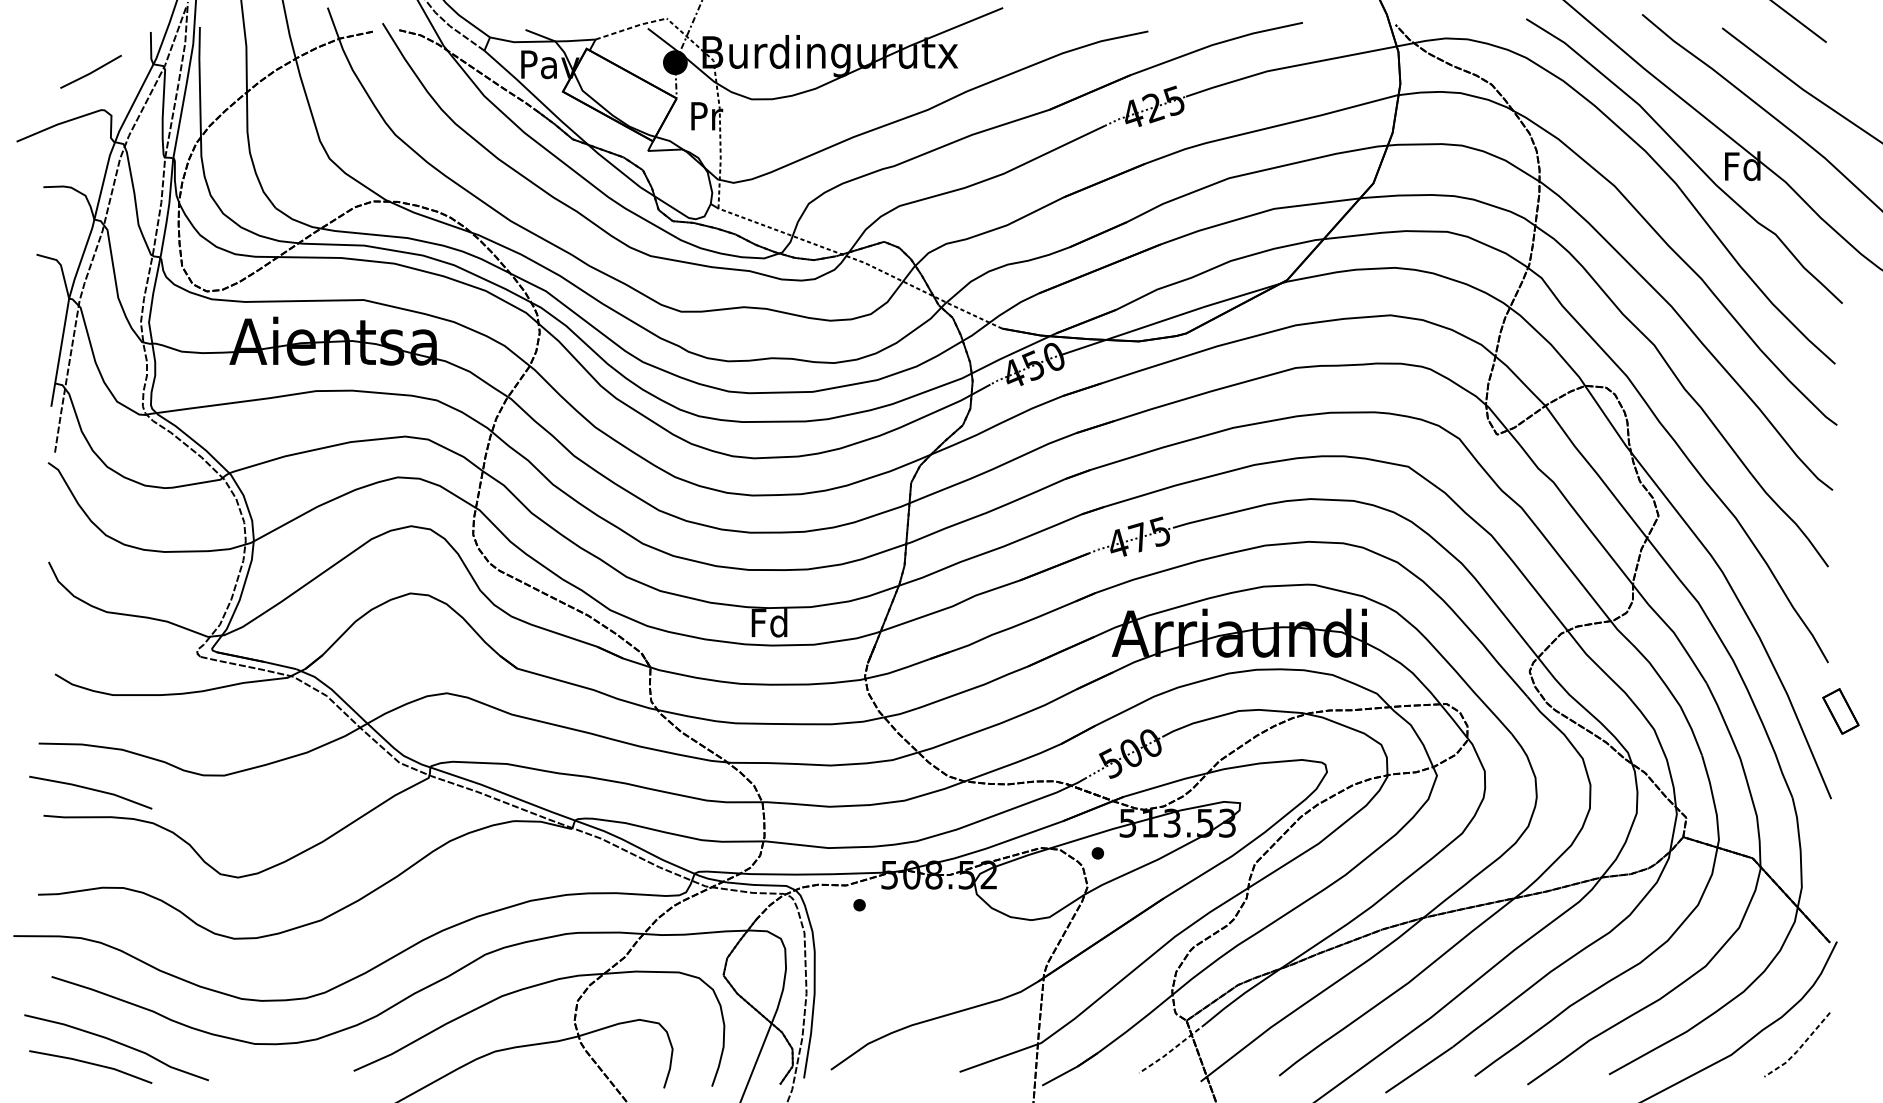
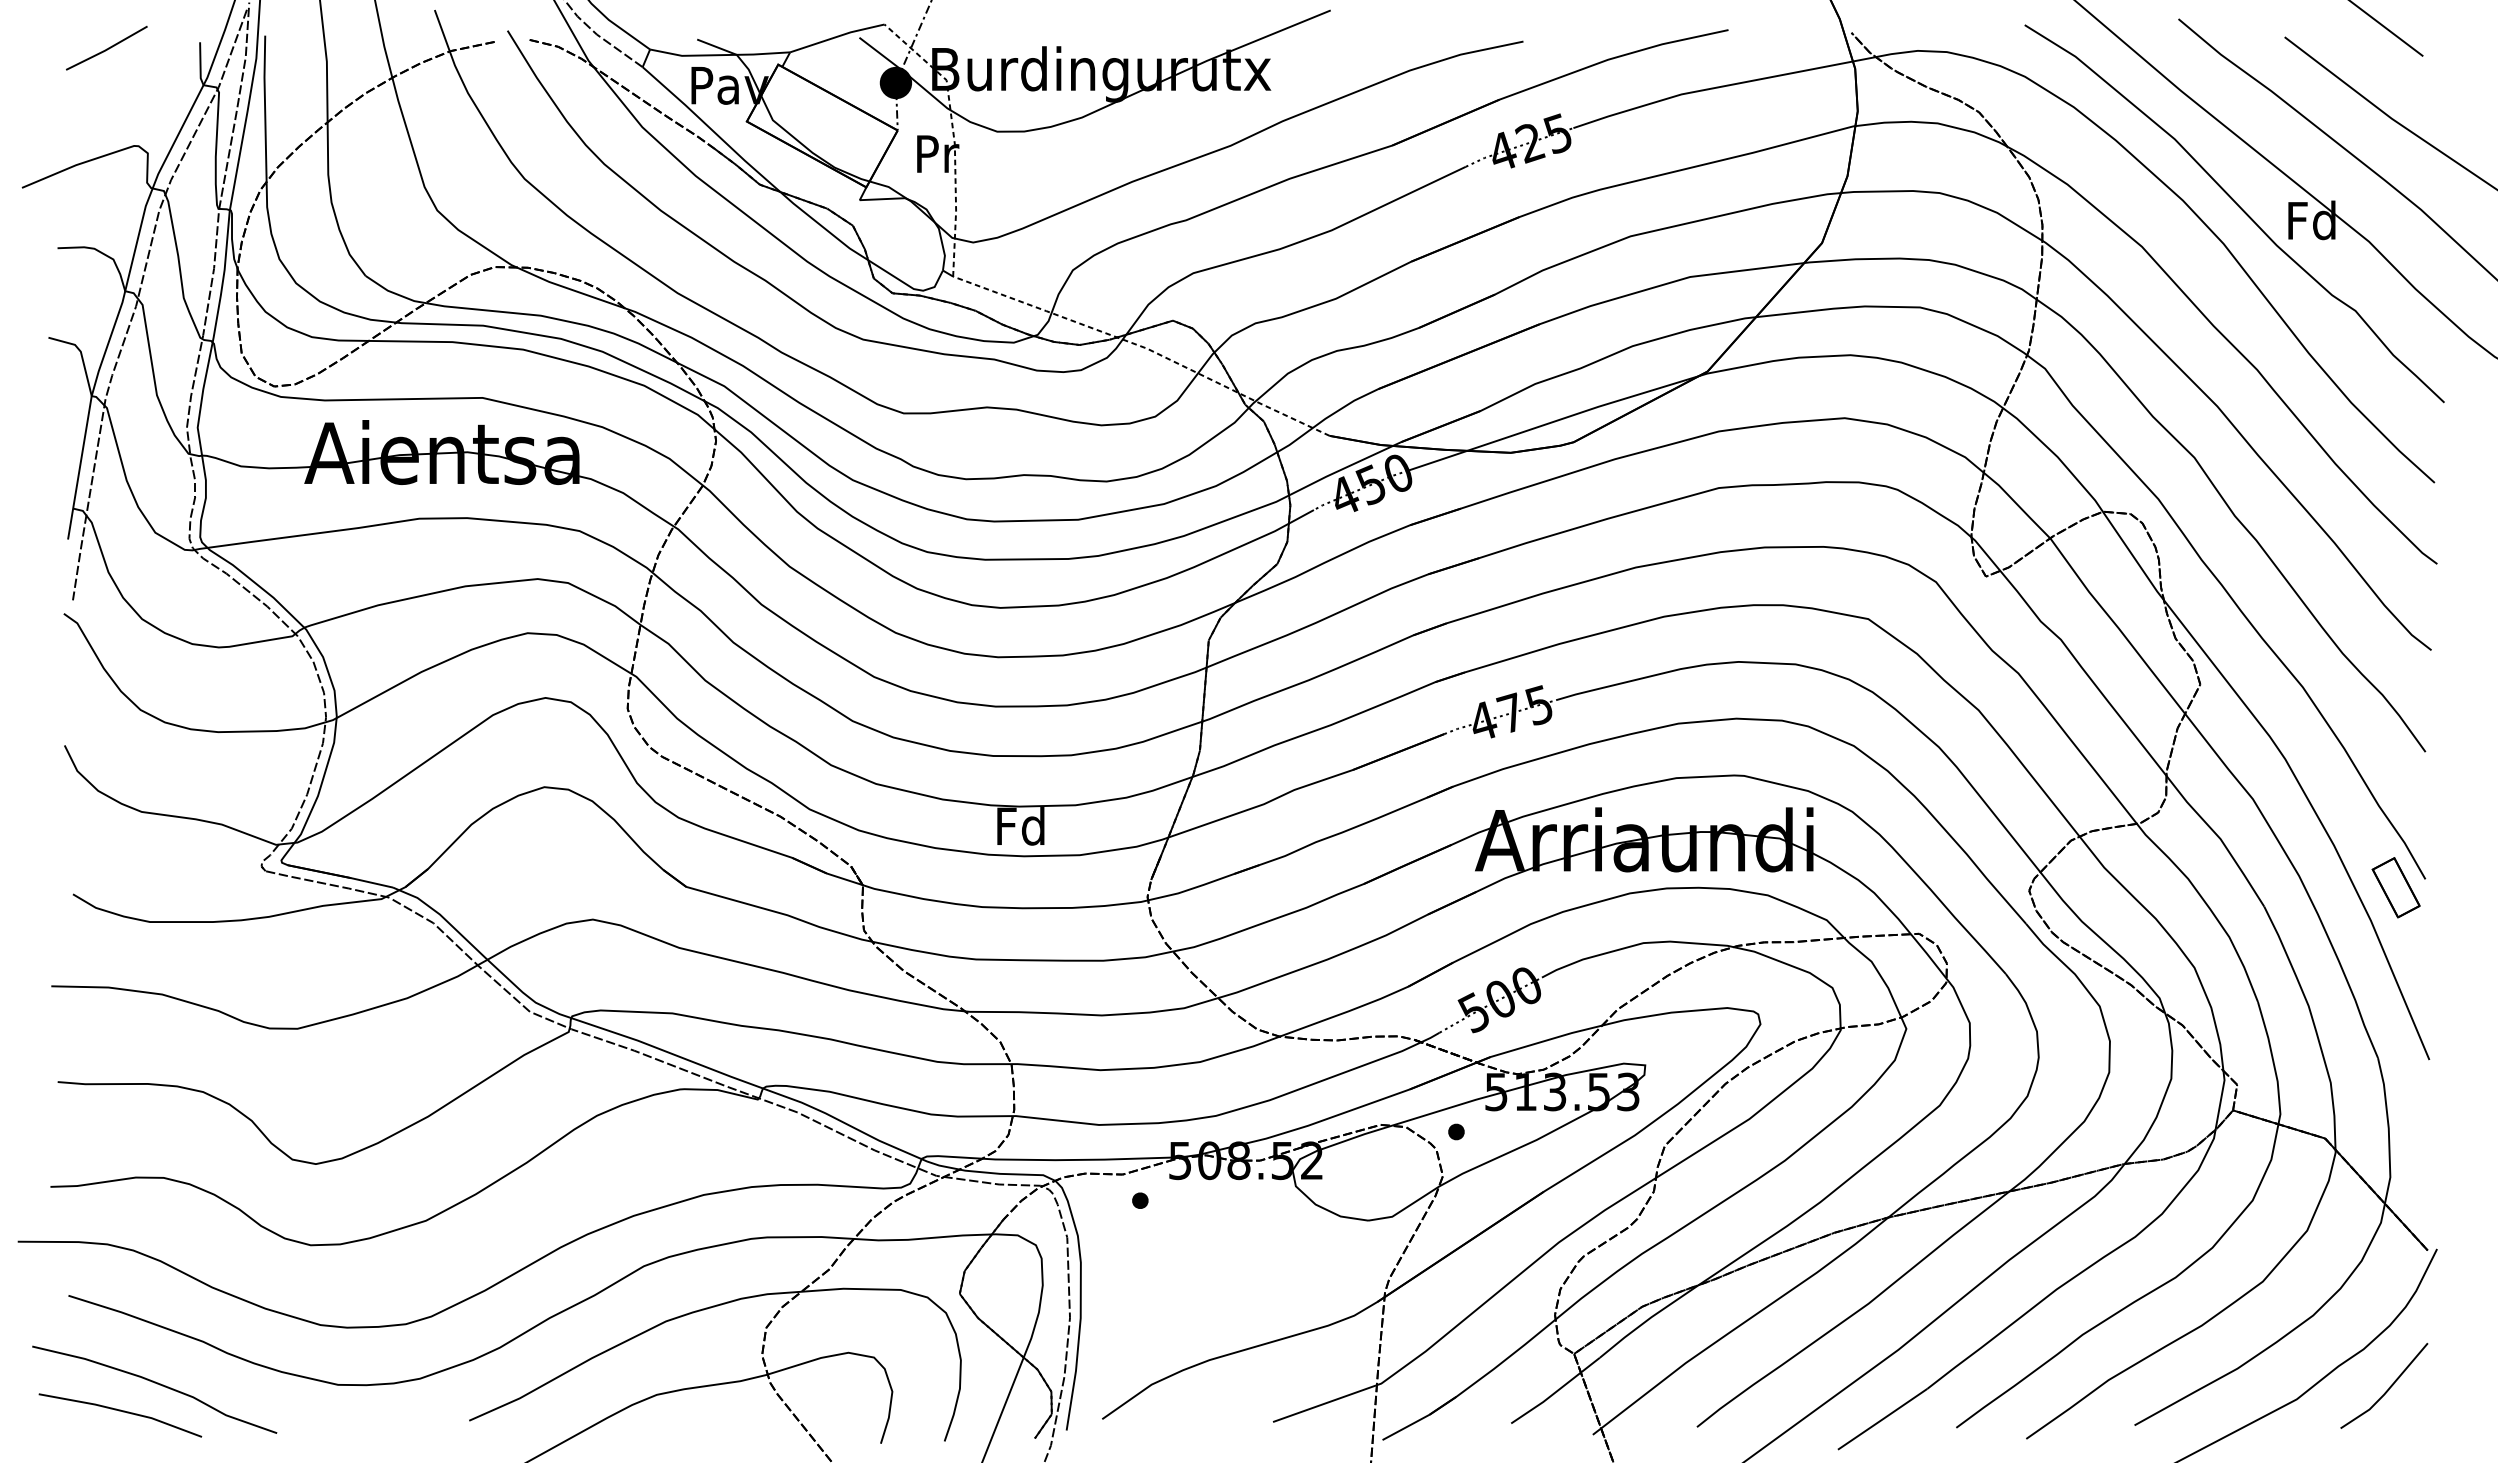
line: (631, 27) -> (837, 36), dashed -> solid
line: (90, 72) -> (106, 48), moved
part: (1840, 711) -> (2395, 887), moved
line: (92, 790) -> (122, 1048), removed
line: (1799, 1048) -> (2387, 1390), dashed -> solid
line: (1172, 1049) -> (1555, 1392), dashed -> solid

